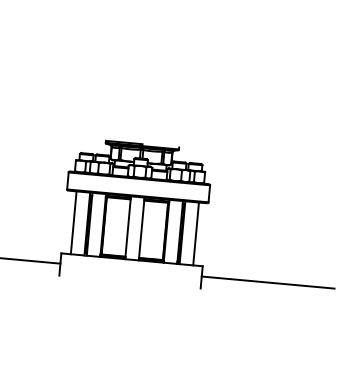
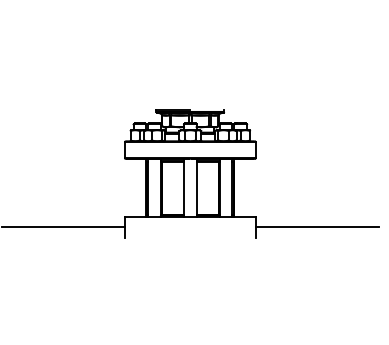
line: (73, 223) -> (133, 188), removed
line: (196, 234) -> (247, 188), removed

